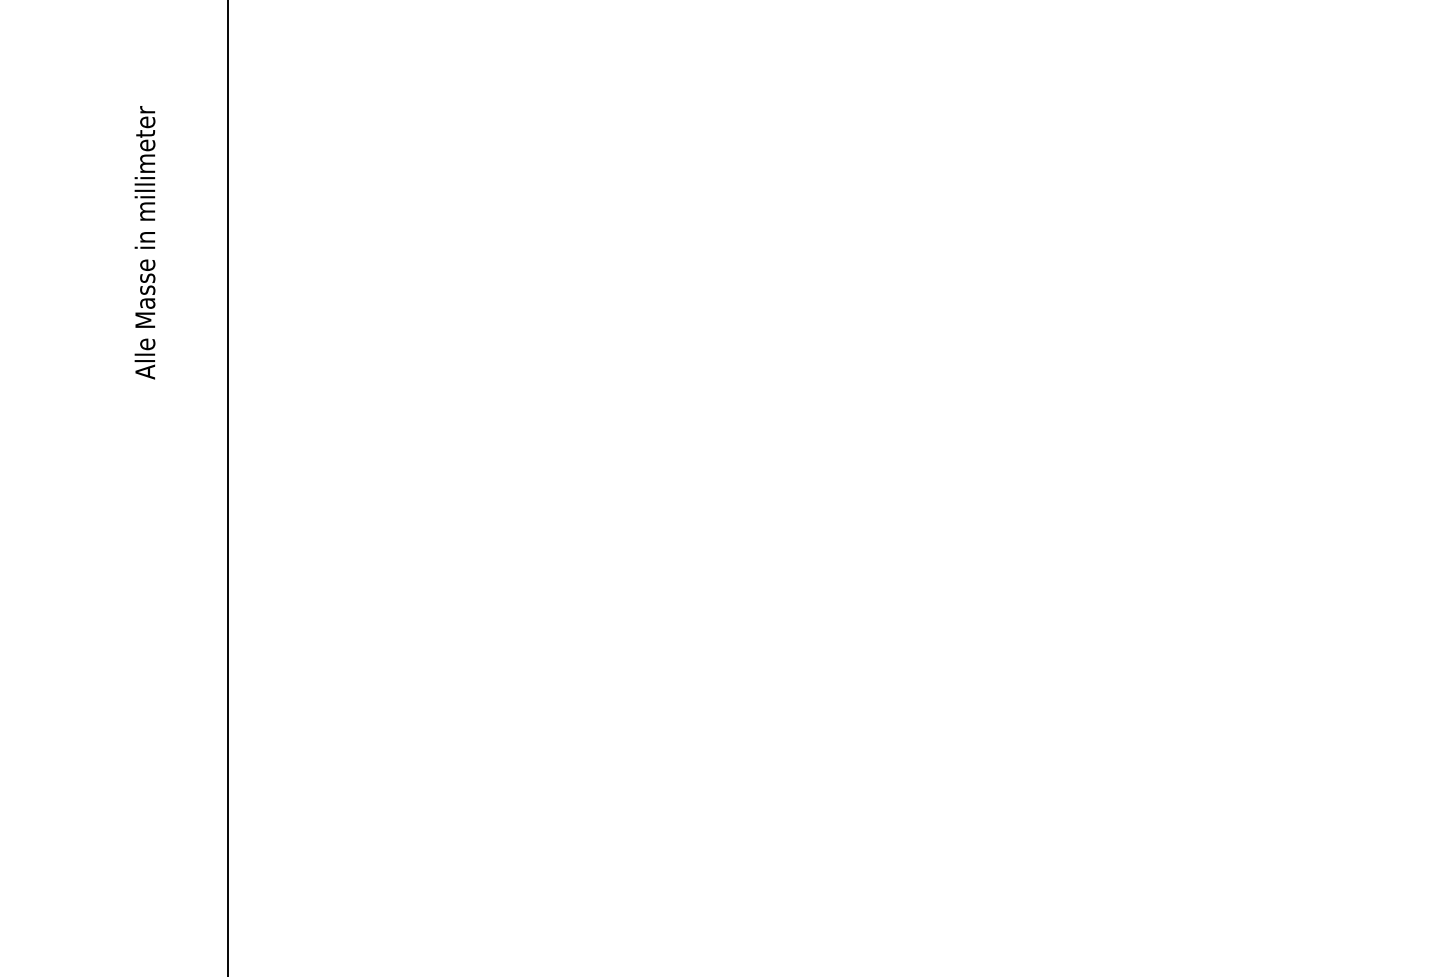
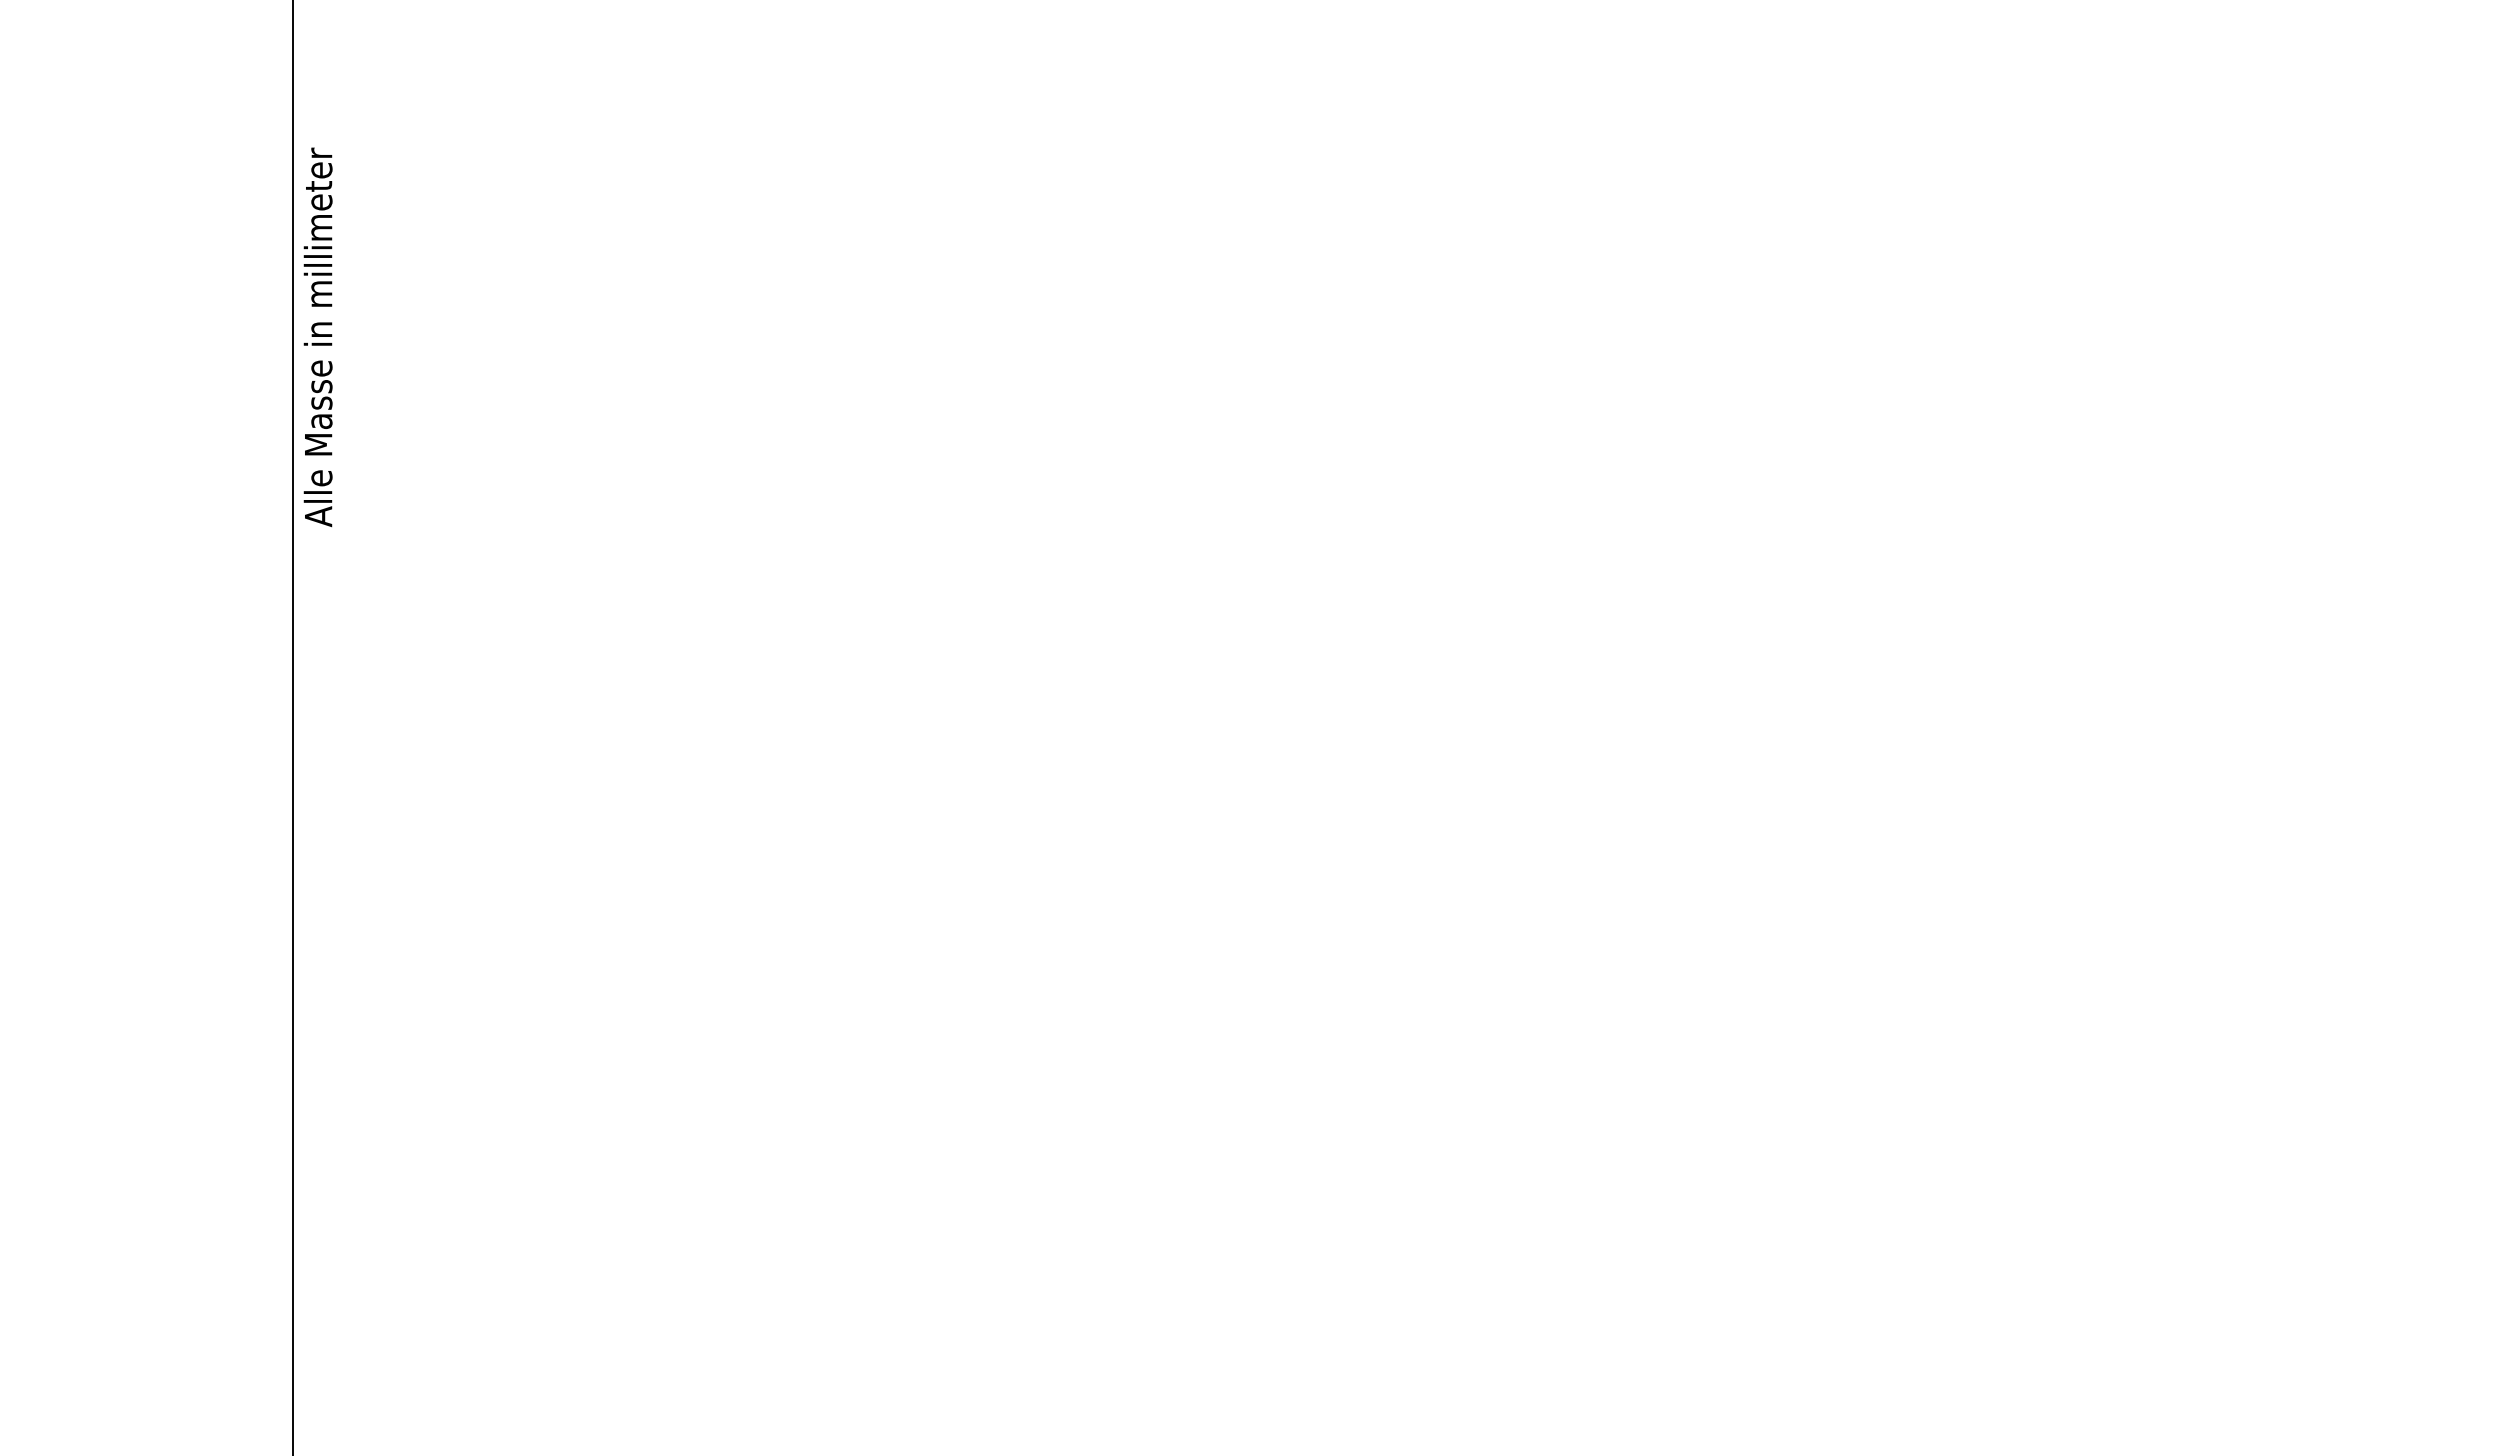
text: (144, 242) -> (317, 337), moved

